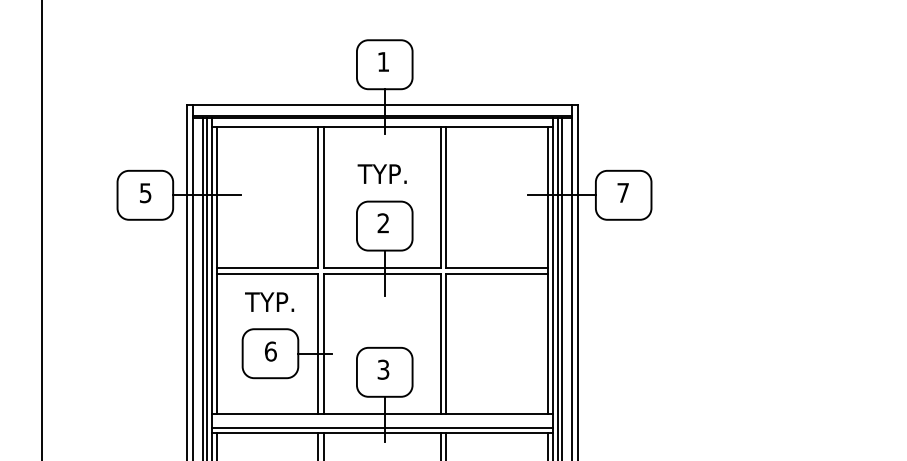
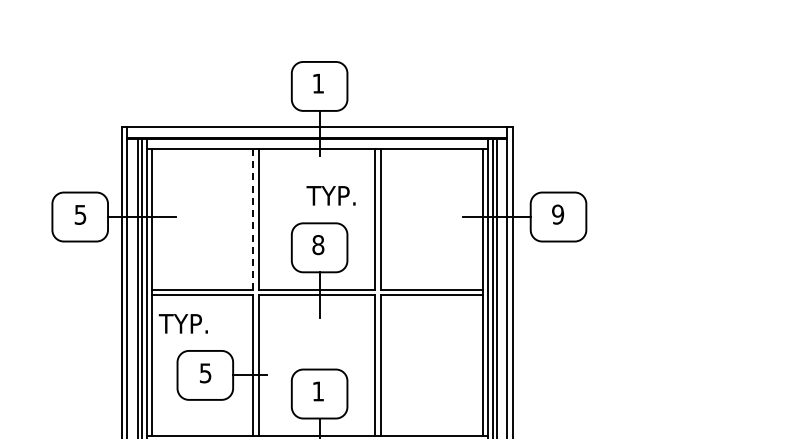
text: (381, 173) -> (330, 195), moved
text: (623, 192) -> (558, 214), 7 -> 9
line: (318, 198) -> (253, 220), solid -> dashed
text: (383, 223) -> (318, 245), 2 -> 8
text: (269, 301) -> (183, 323), moved
text: (270, 351) -> (205, 373), 6 -> 5
text: (383, 369) -> (318, 391), 3 -> 1

